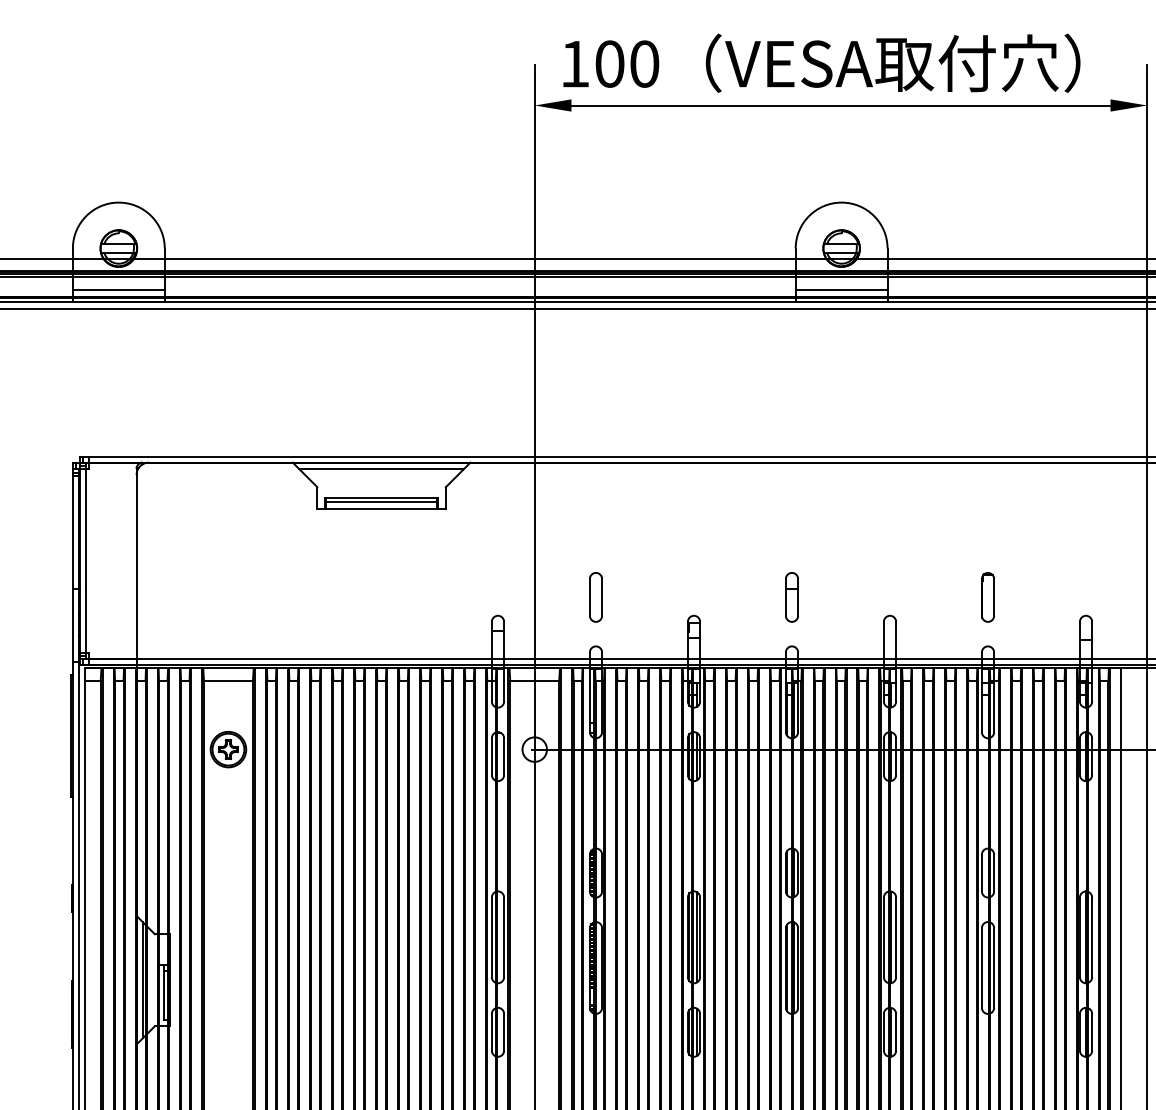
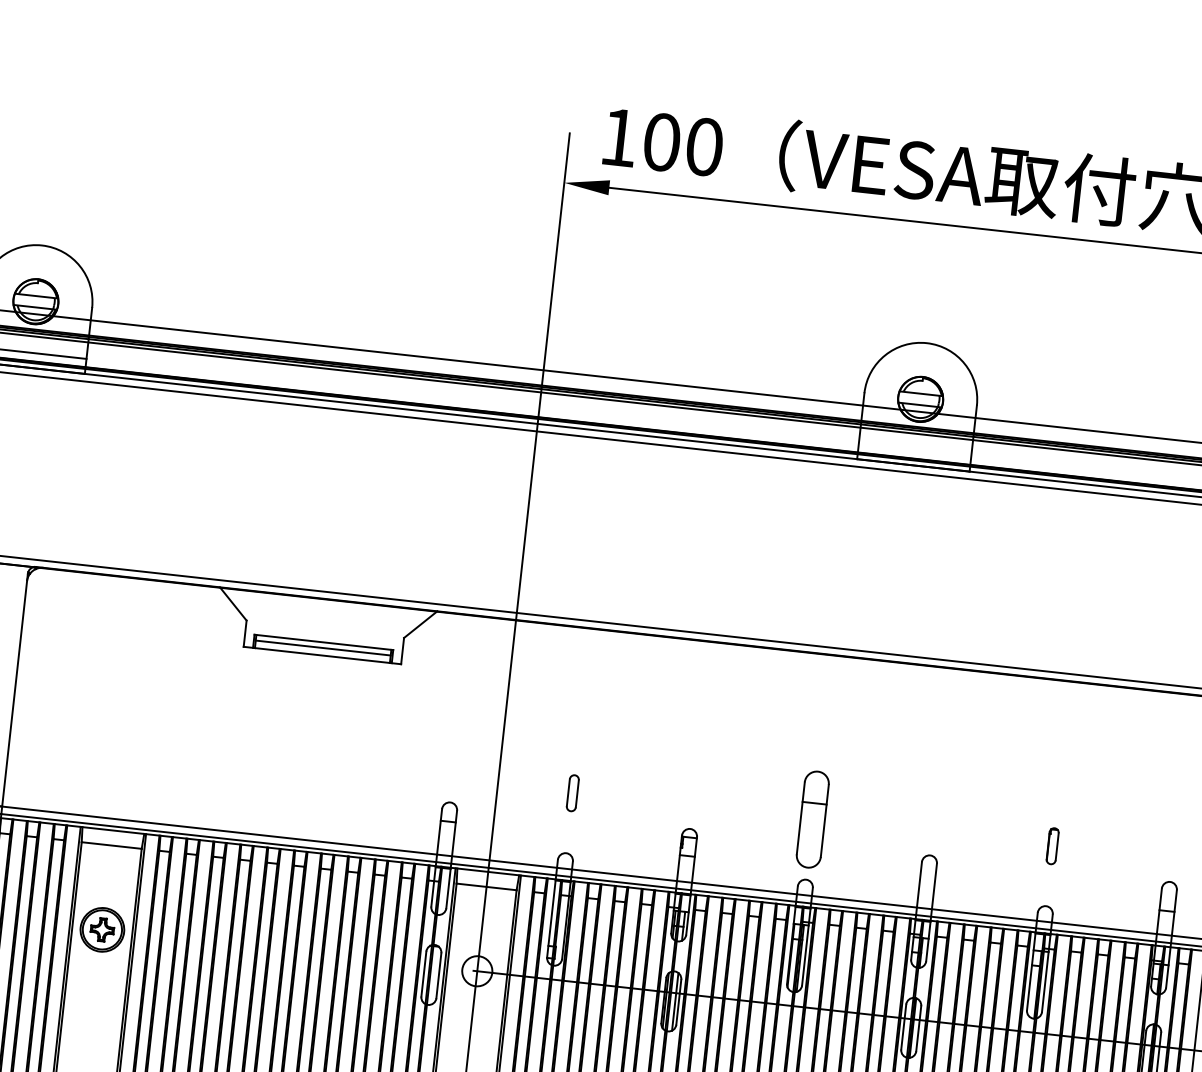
line: (841, 290) -> (914, 450), removed
line: (381, 468) -> (327, 606), removed
part: (595, 597) -> (572, 793), size x0.6
part: (791, 597) -> (812, 819), size x1.6
part: (987, 597) -> (1052, 846), size x0.6

